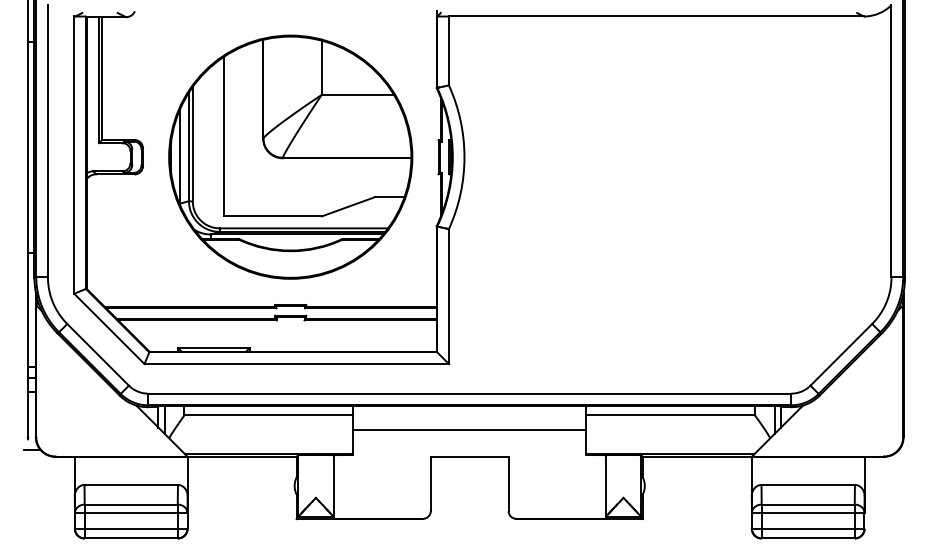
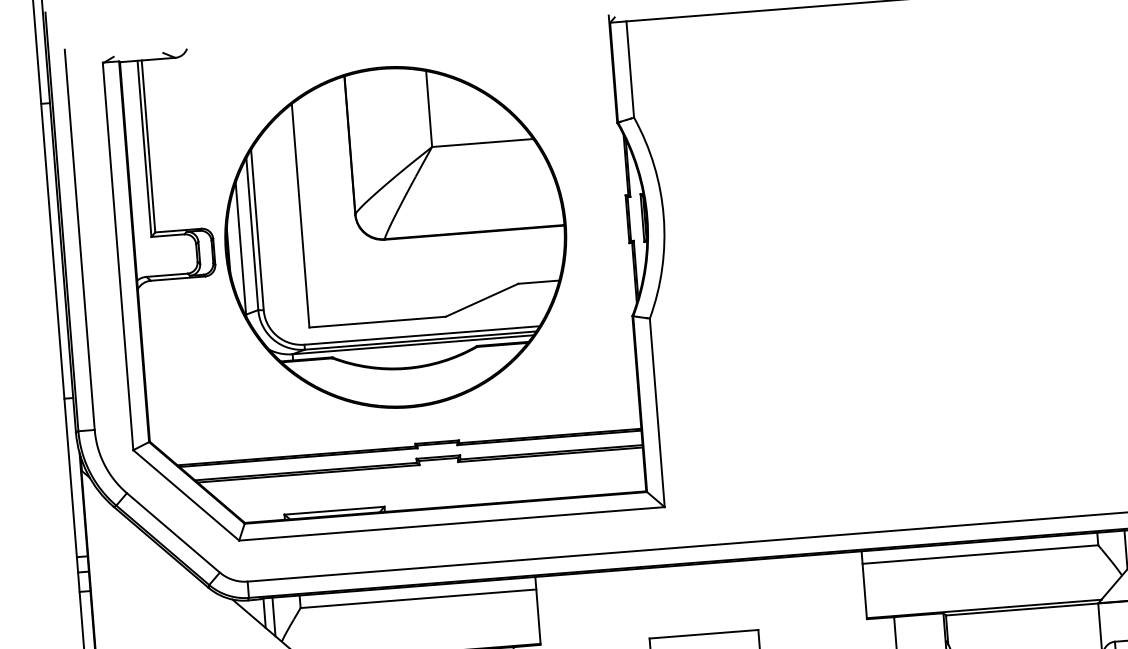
part: (290, 156) -> (395, 236), moved
line: (469, 429) -> (700, 596), removed

